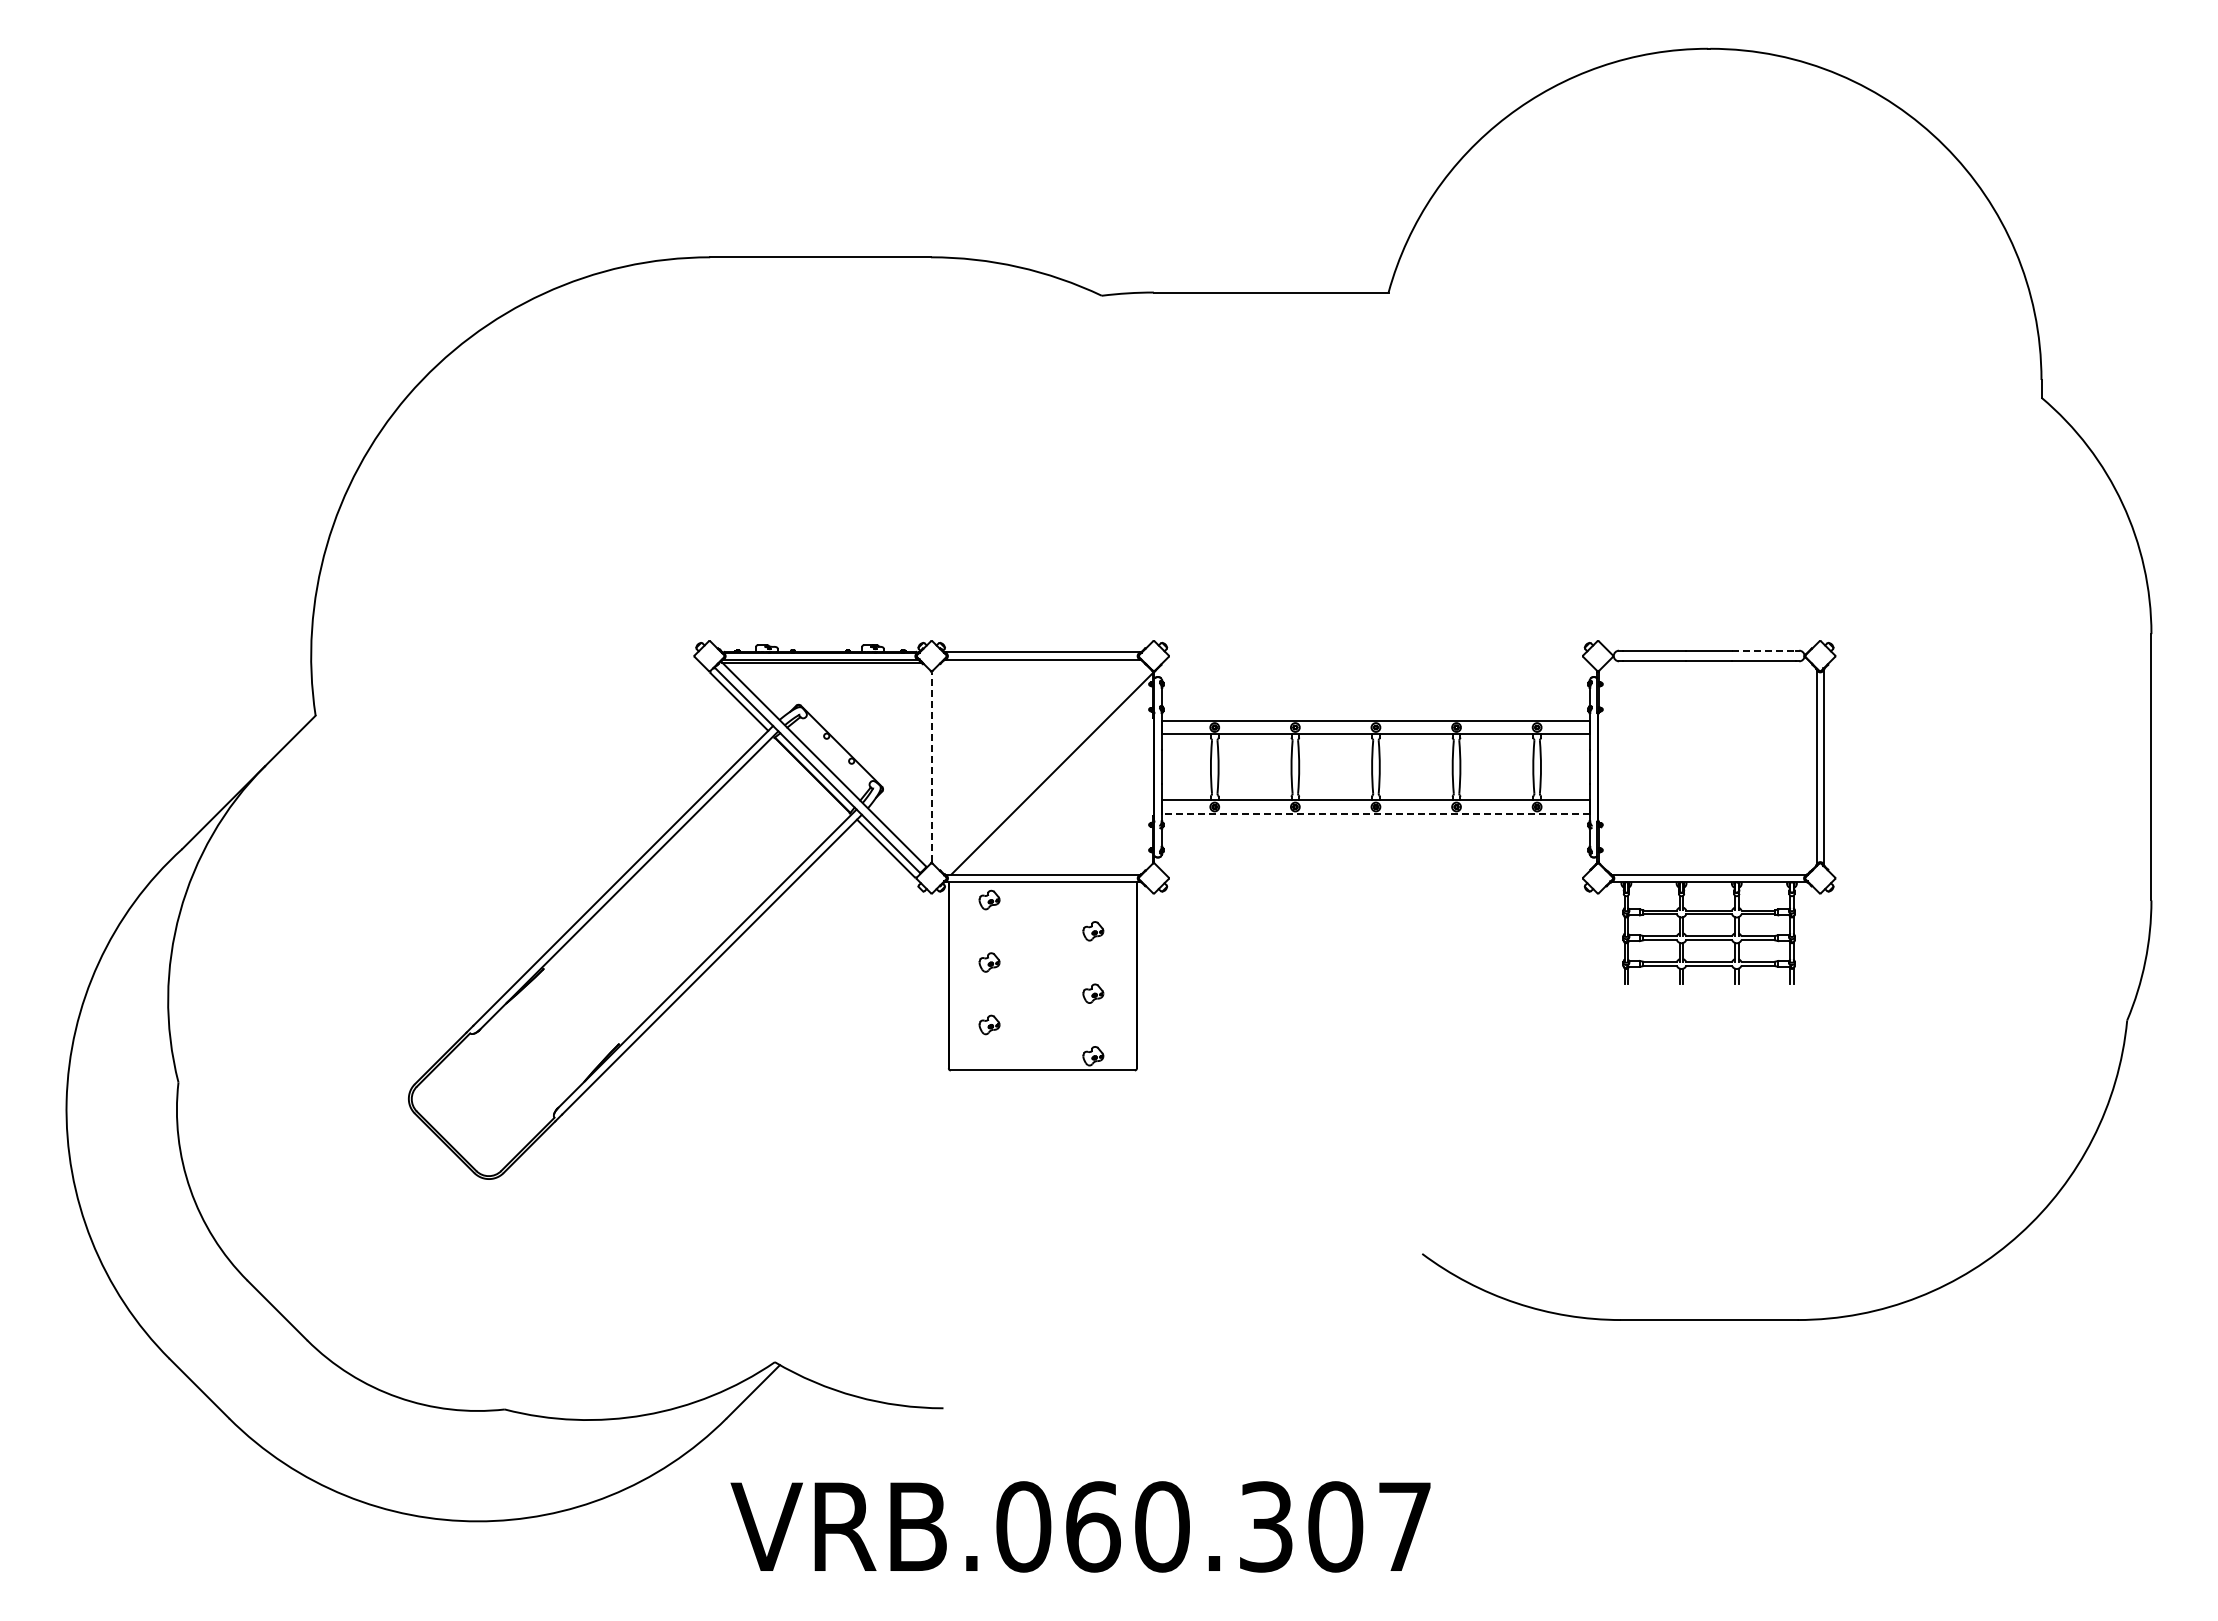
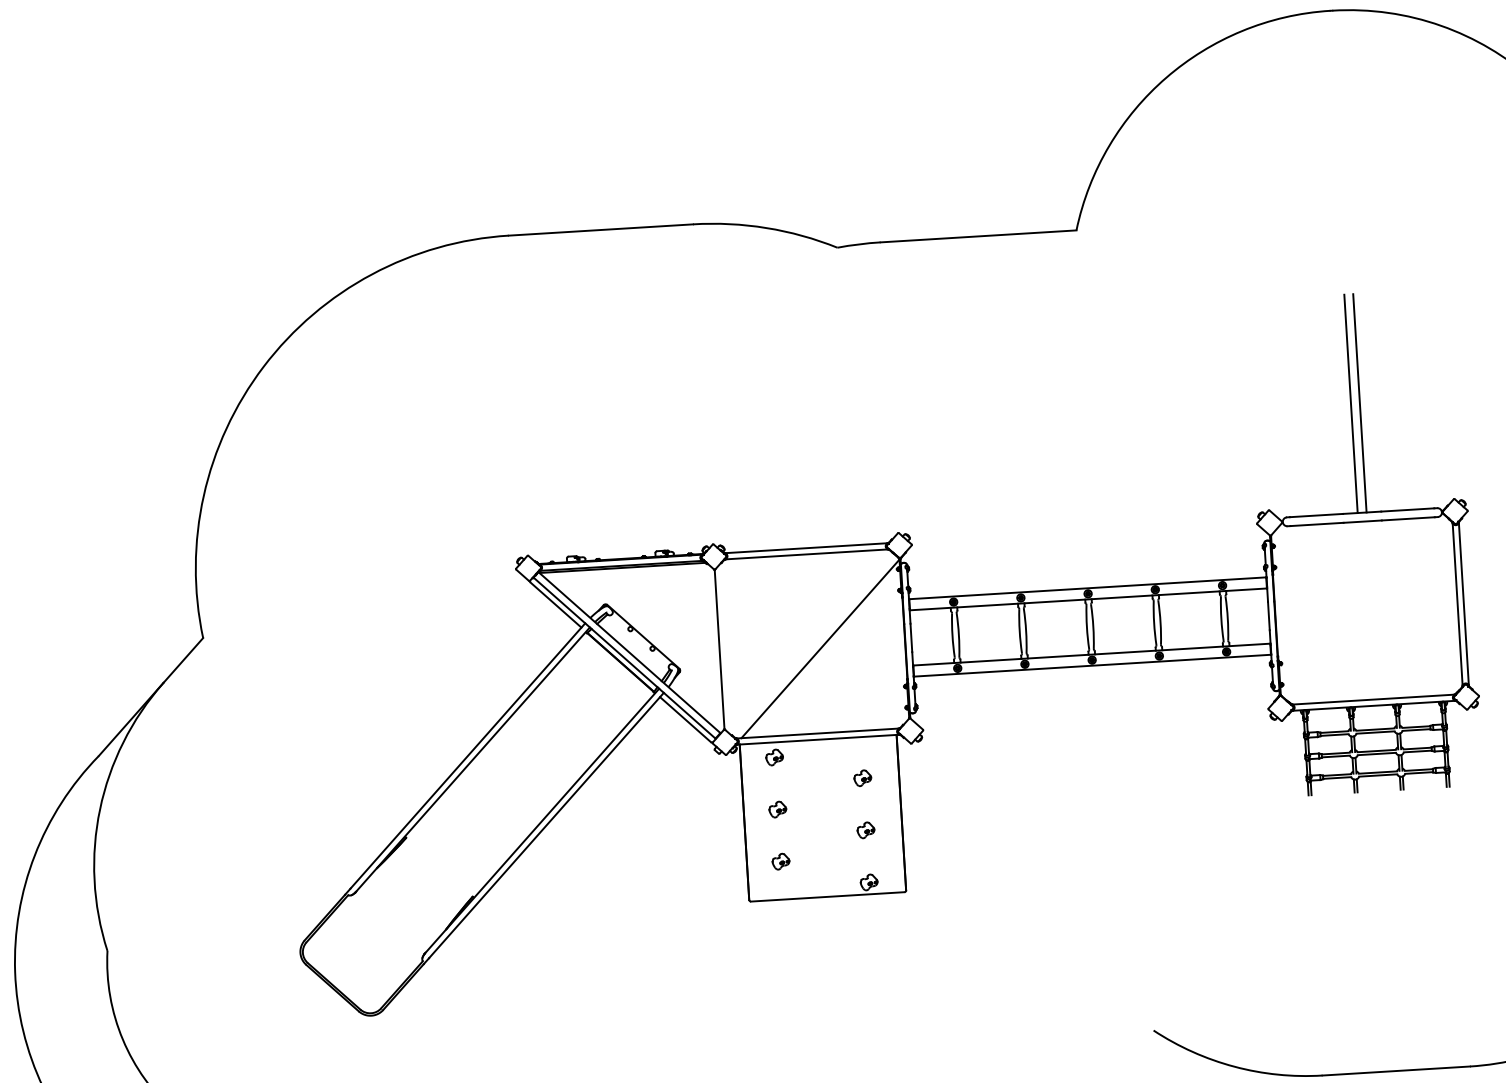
line: (1703, 519) -> (1350, 403), added
line: (1714, 519) -> (1359, 403), added
line: (1763, 650) -> (1407, 509), dashed -> solid
line: (931, 767) -> (719, 649), dashed -> solid
line: (1375, 813) -> (1092, 665), dashed -> solid

